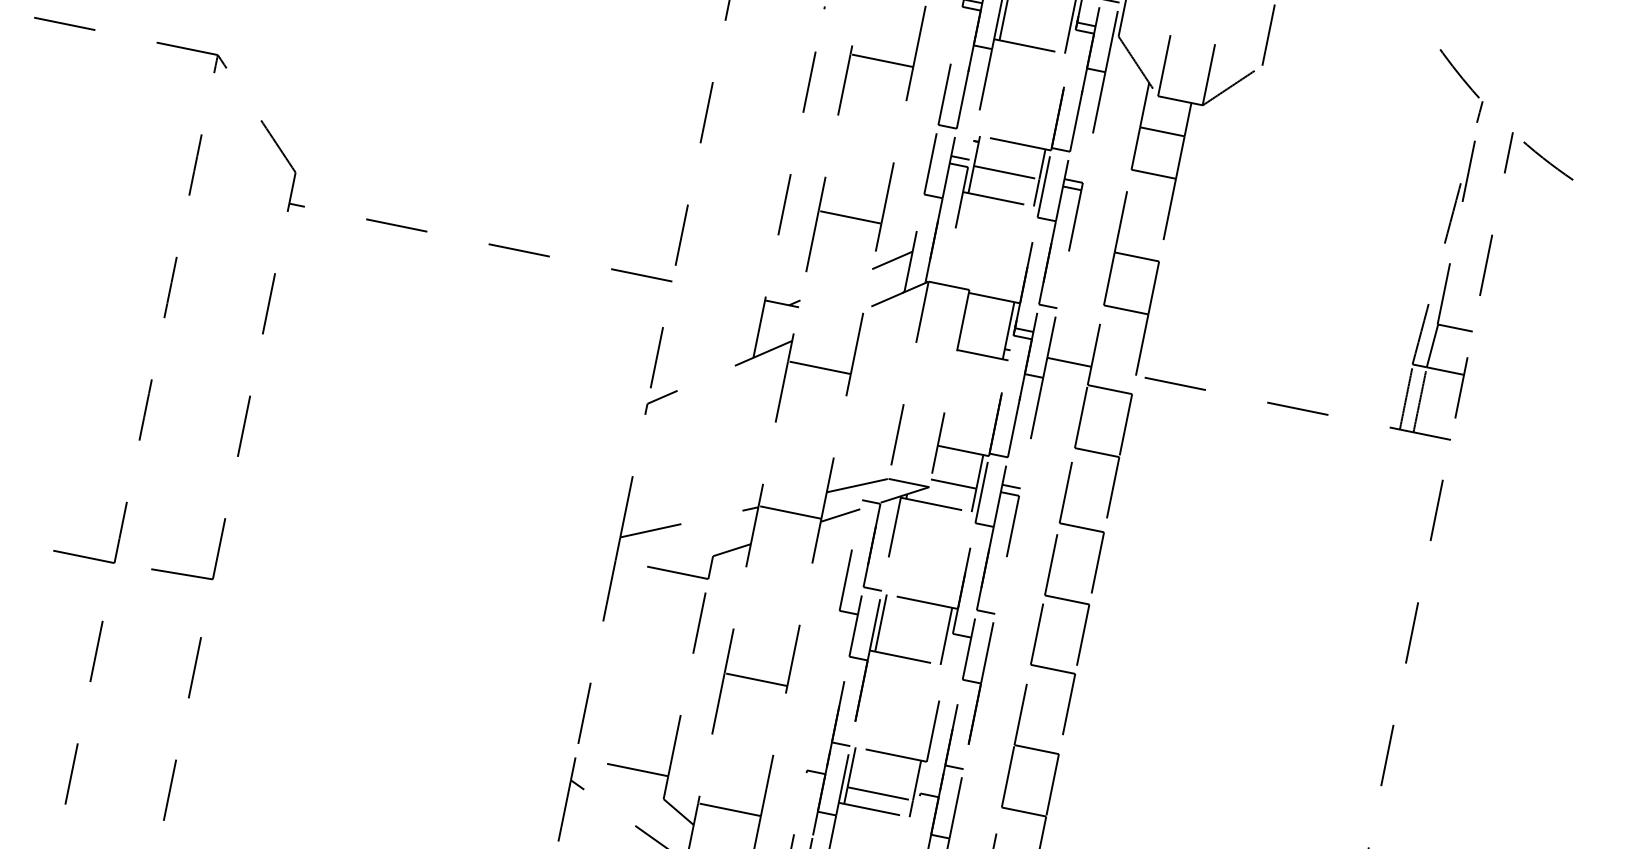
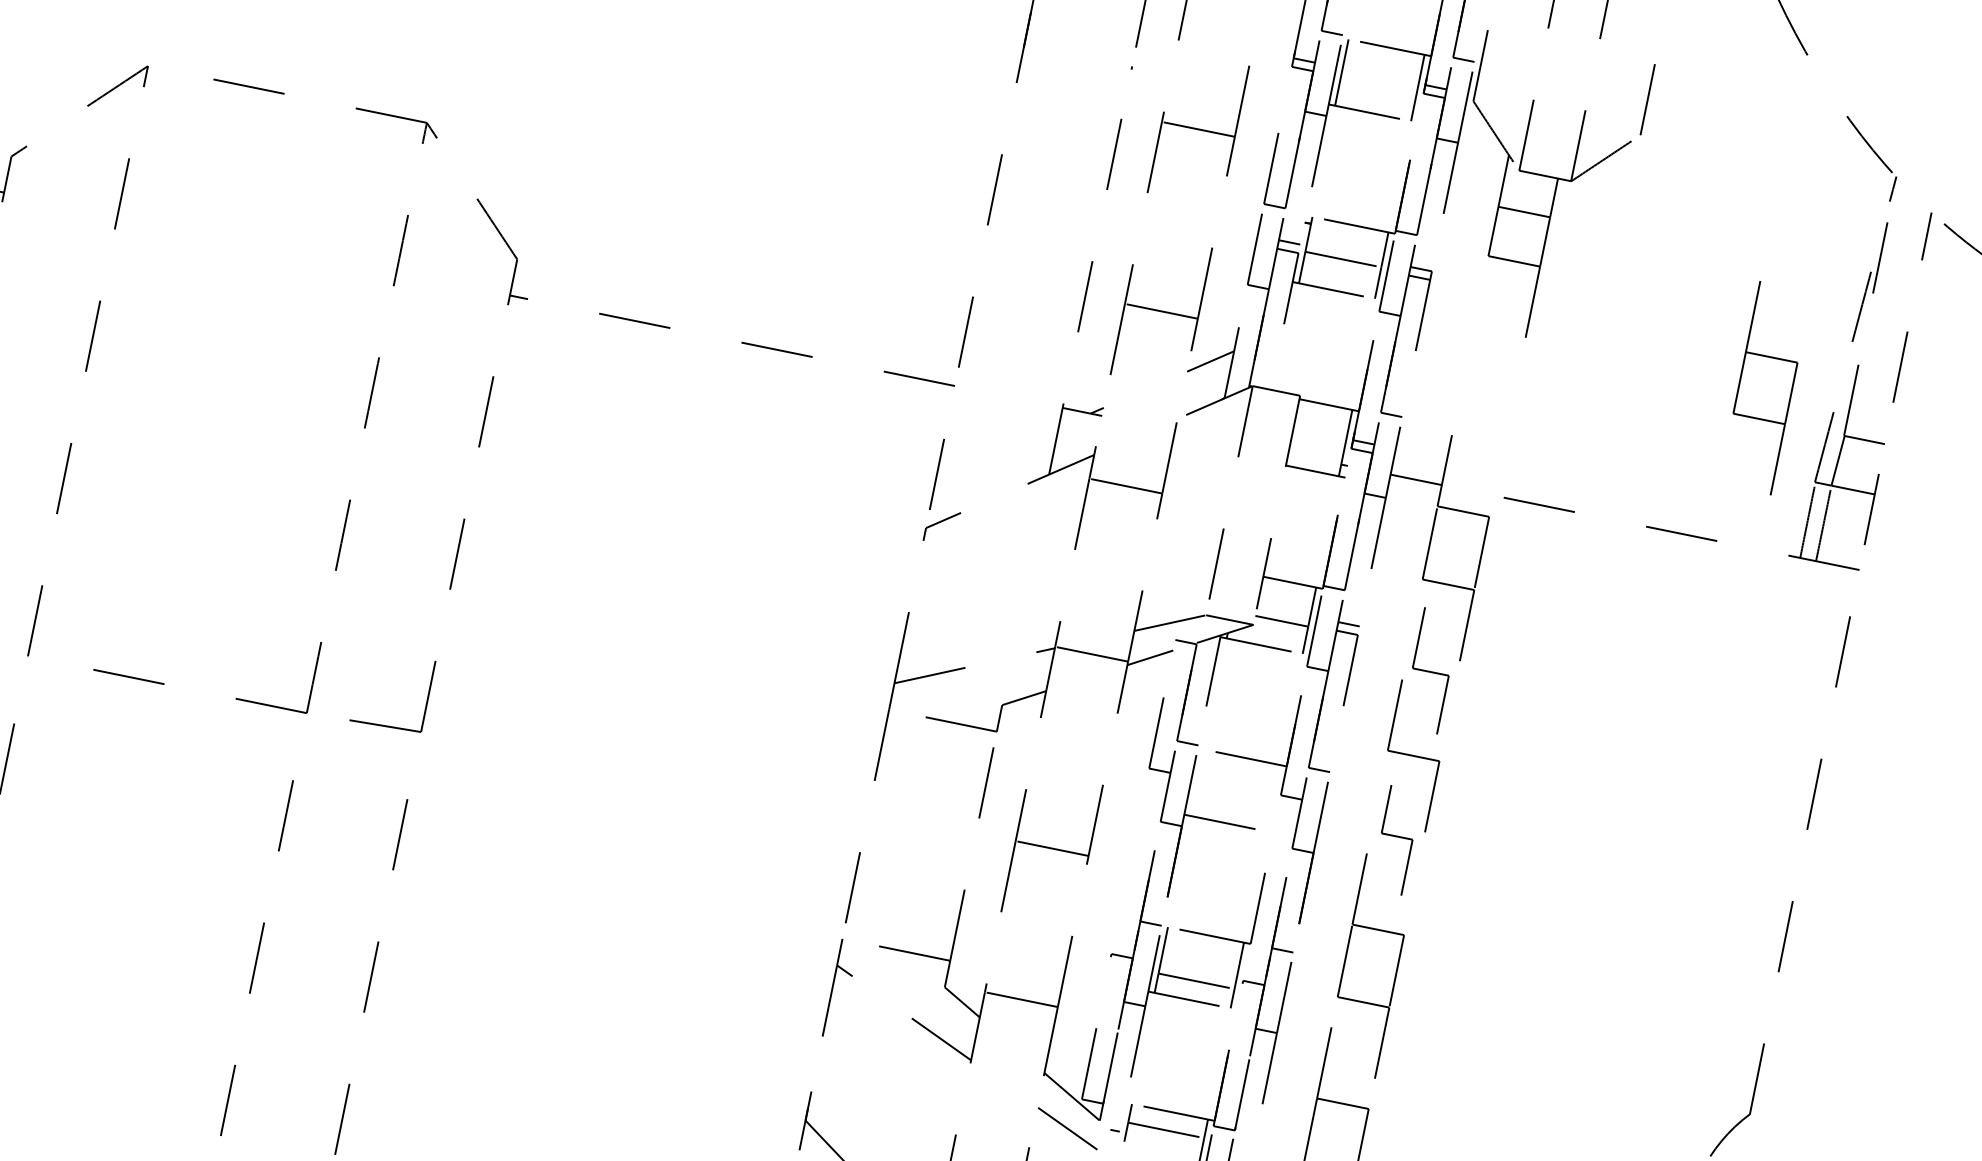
part: (1131, 283) -> (1765, 388), moved
part: (1081, 527) -> (1430, 671), size x0.7
line: (881, 622) -> (1197, 782), removed
line: (946, 636) -> (1273, 798), removed
part: (1052, 669) -> (1396, 836), size x0.6

